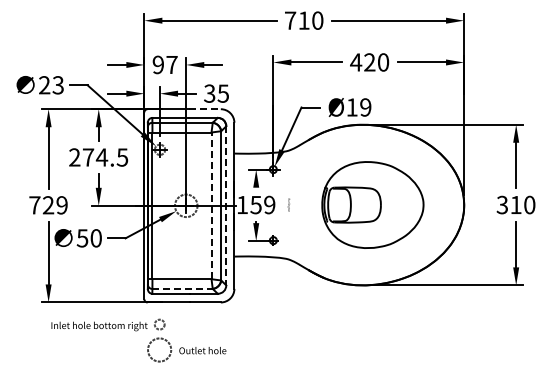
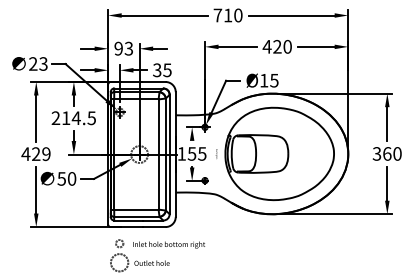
text: (171, 64) -> (128, 48), 97 -> 93
text: (365, 107) -> (274, 80), Ø19 -> Ø15
line: (205, 109) -> (154, 82), dashed -> solid
text: (88, 157) -> (66, 118), 274.5 -> 214.5
text: (269, 204) -> (202, 153), 159 -> 155
part: (372, 204) -> (279, 153), size x1.43
text: (515, 204) -> (386, 153), 310 -> 360
text: (34, 205) -> (25, 154), 729 -> 429
line: (211, 205) -> (158, 154), dashed -> solid
line: (226, 206) -> (169, 155), dashed -> solid
line: (183, 288) -> (137, 216), dashed -> solid
text: (99, 326) -> (169, 245), moved

